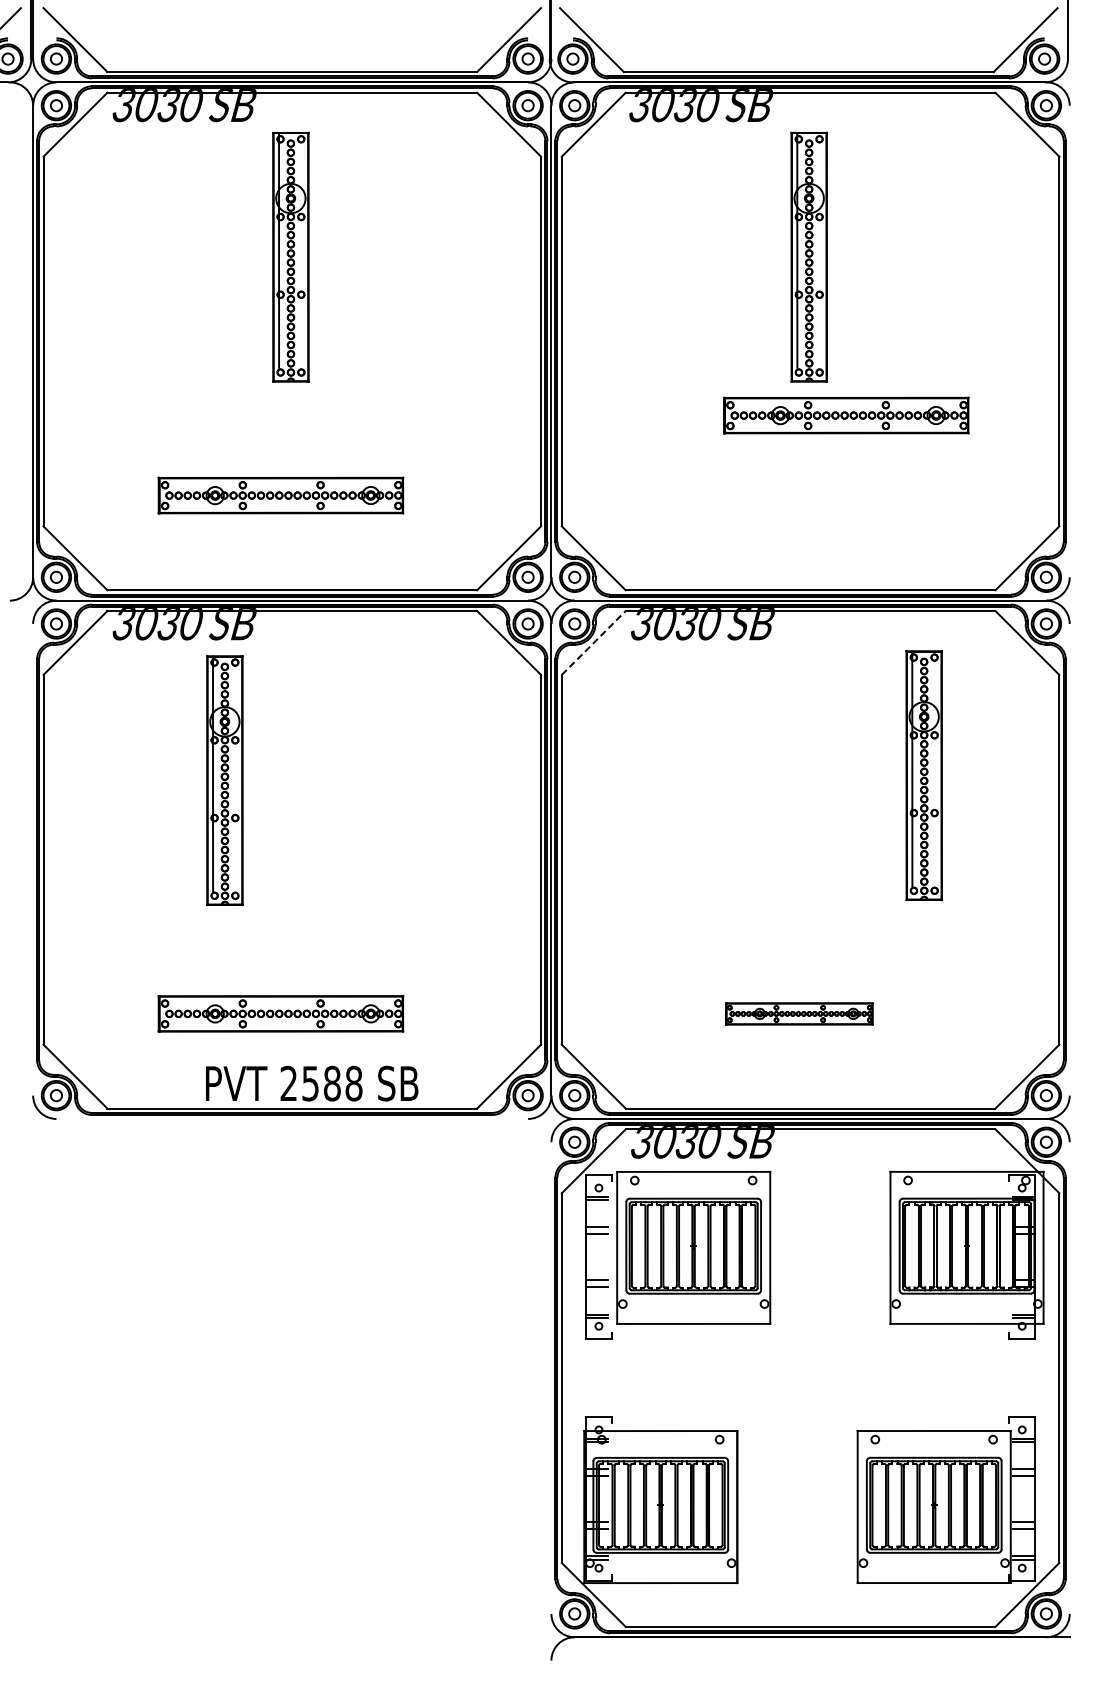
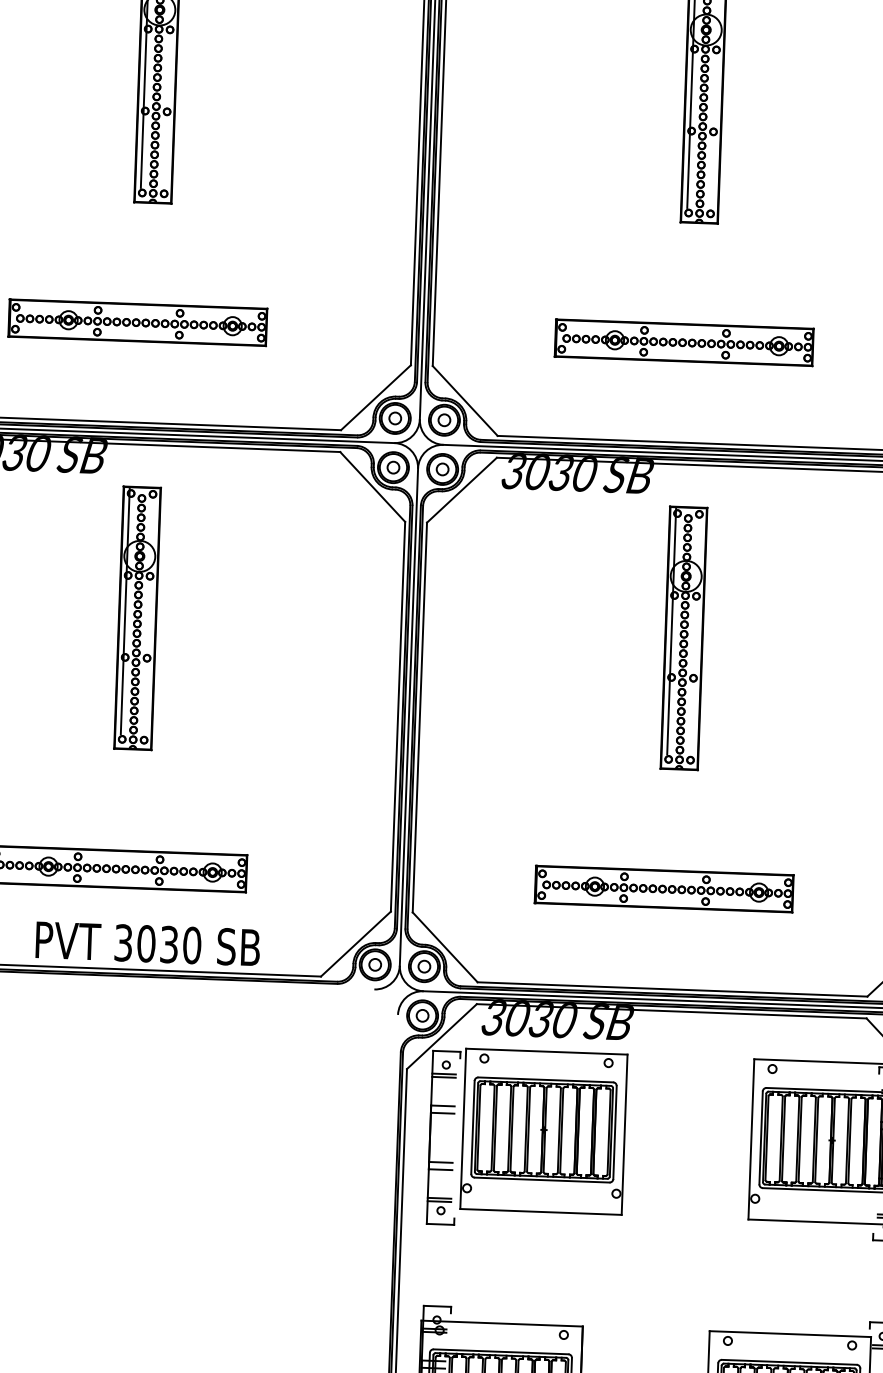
part: (846, 415) -> (684, 342), moved
line: (594, 642) -> (462, 489), dashed -> solid
part: (923, 775) -> (683, 638), moved
part: (224, 780) -> (137, 618), moved
part: (799, 1013) -> (664, 888), size x1.67
text: (321, 1083) -> (157, 944), 2588 -> 3030

